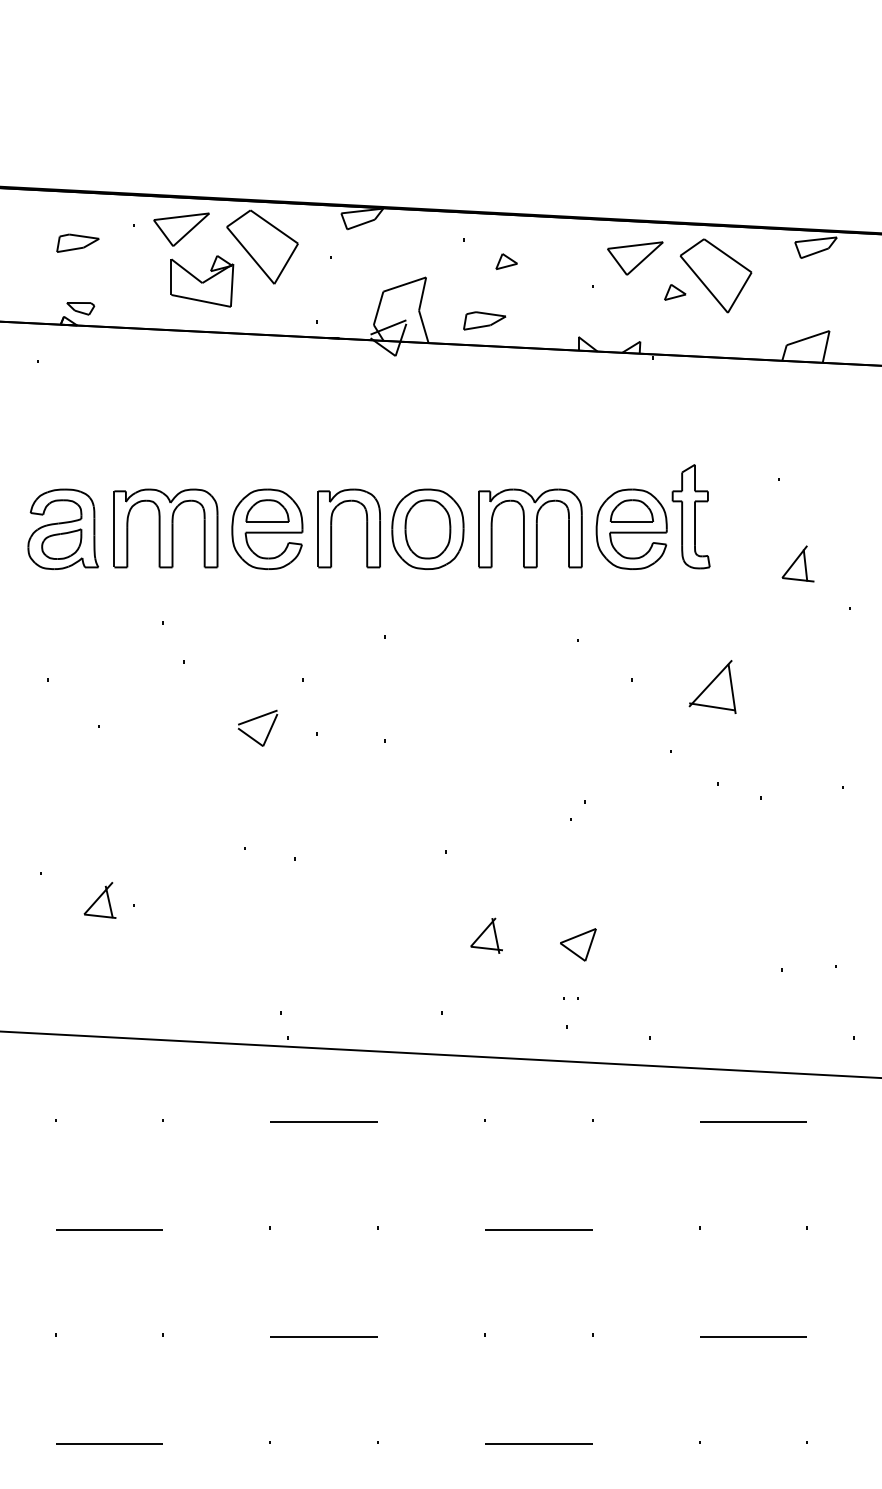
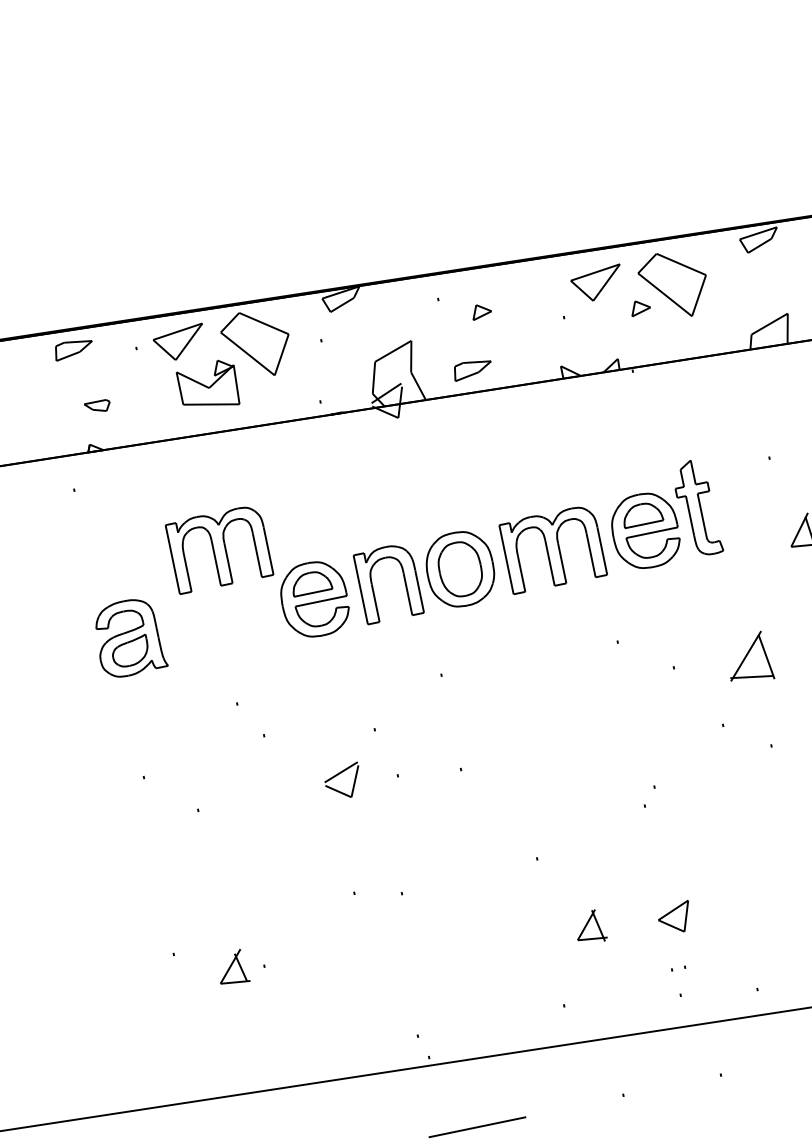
part: (77, 242) -> (73, 348), moved
part: (80, 308) -> (97, 406), moved
part: (165, 528) -> (218, 549), moved

